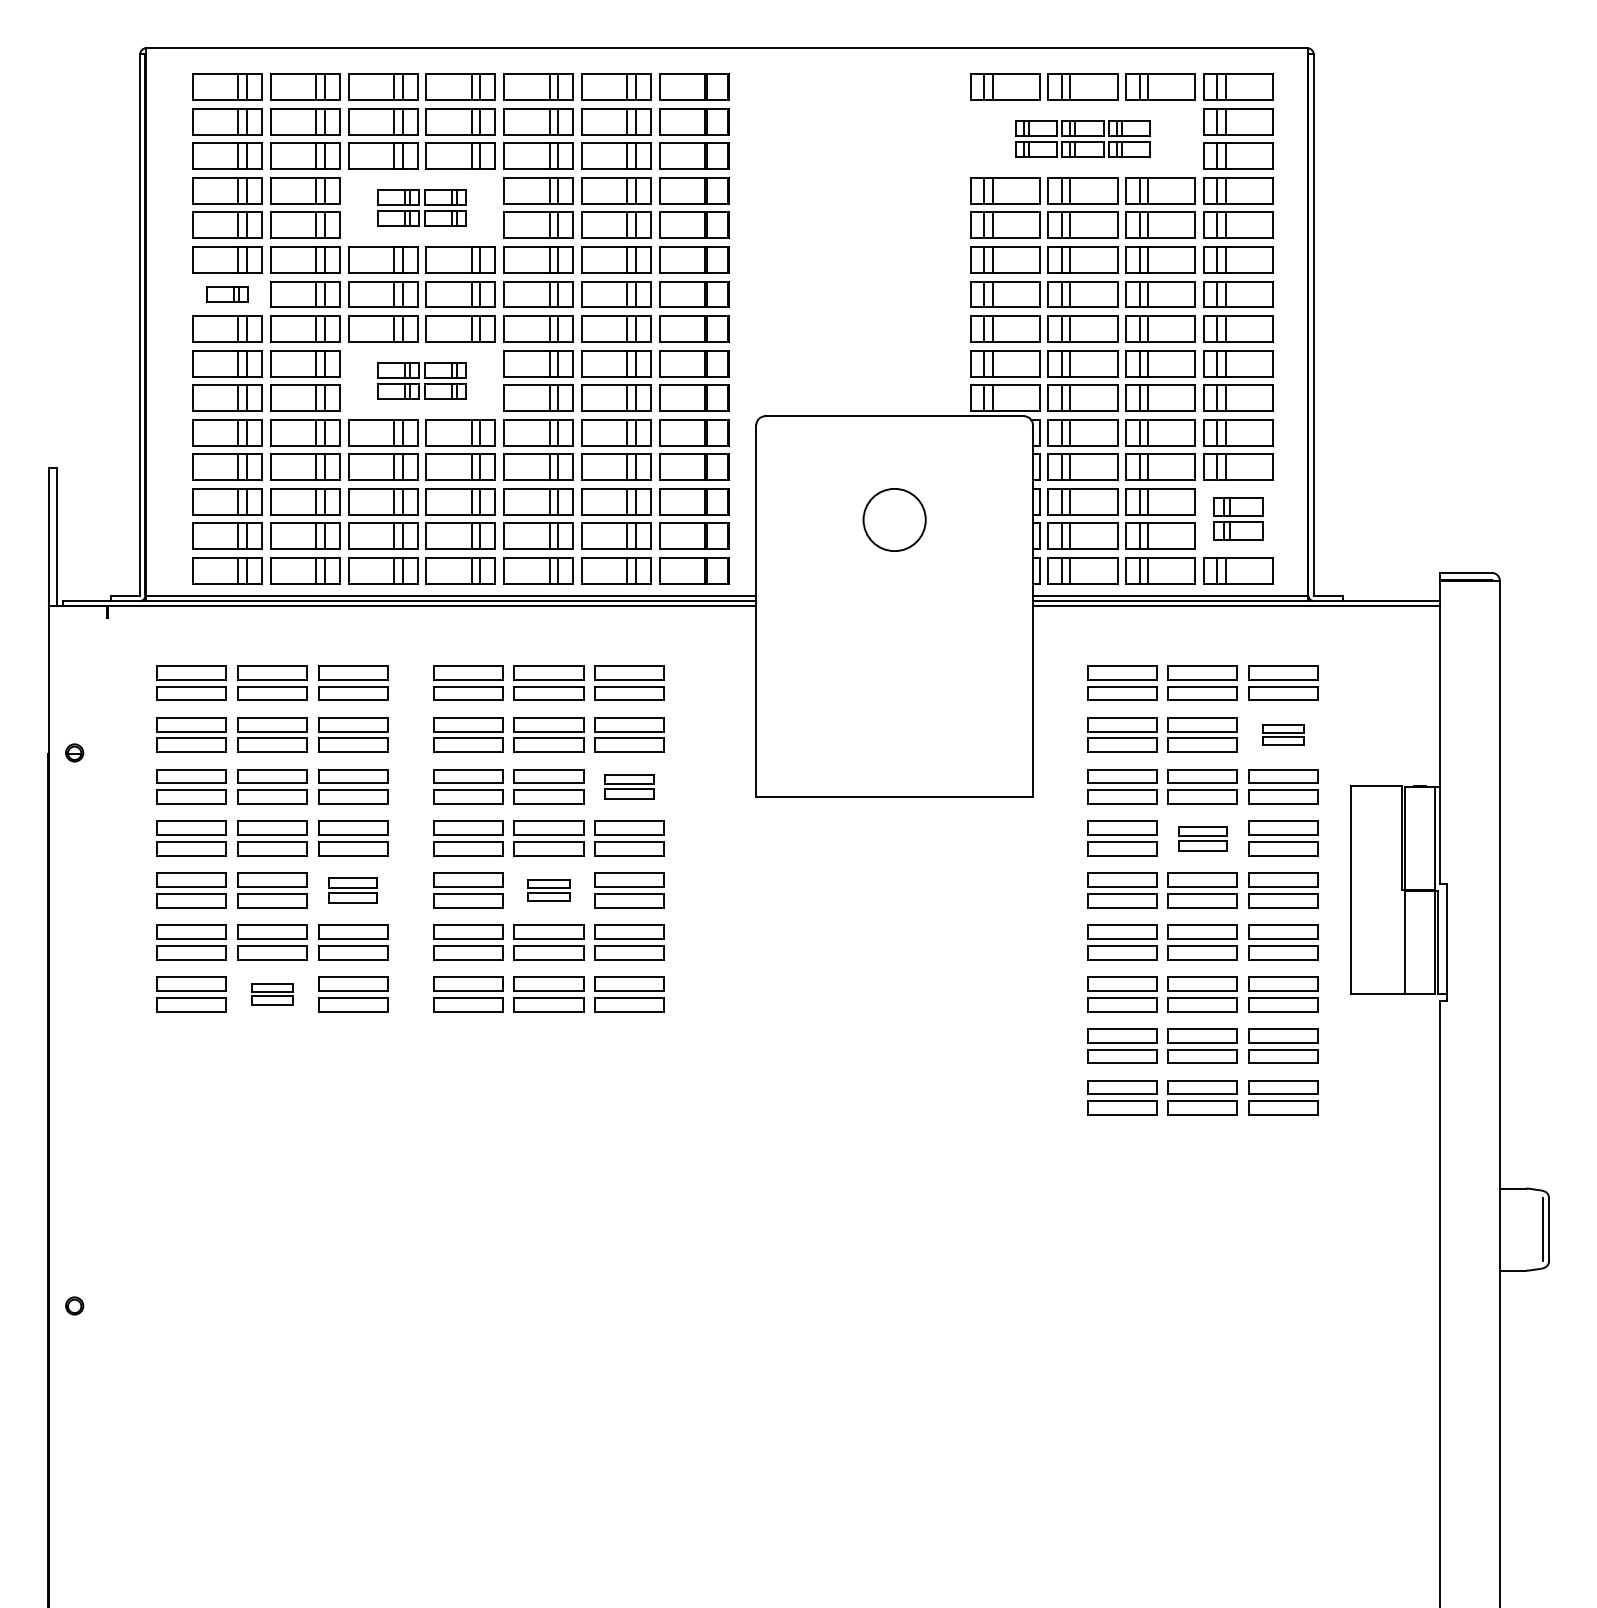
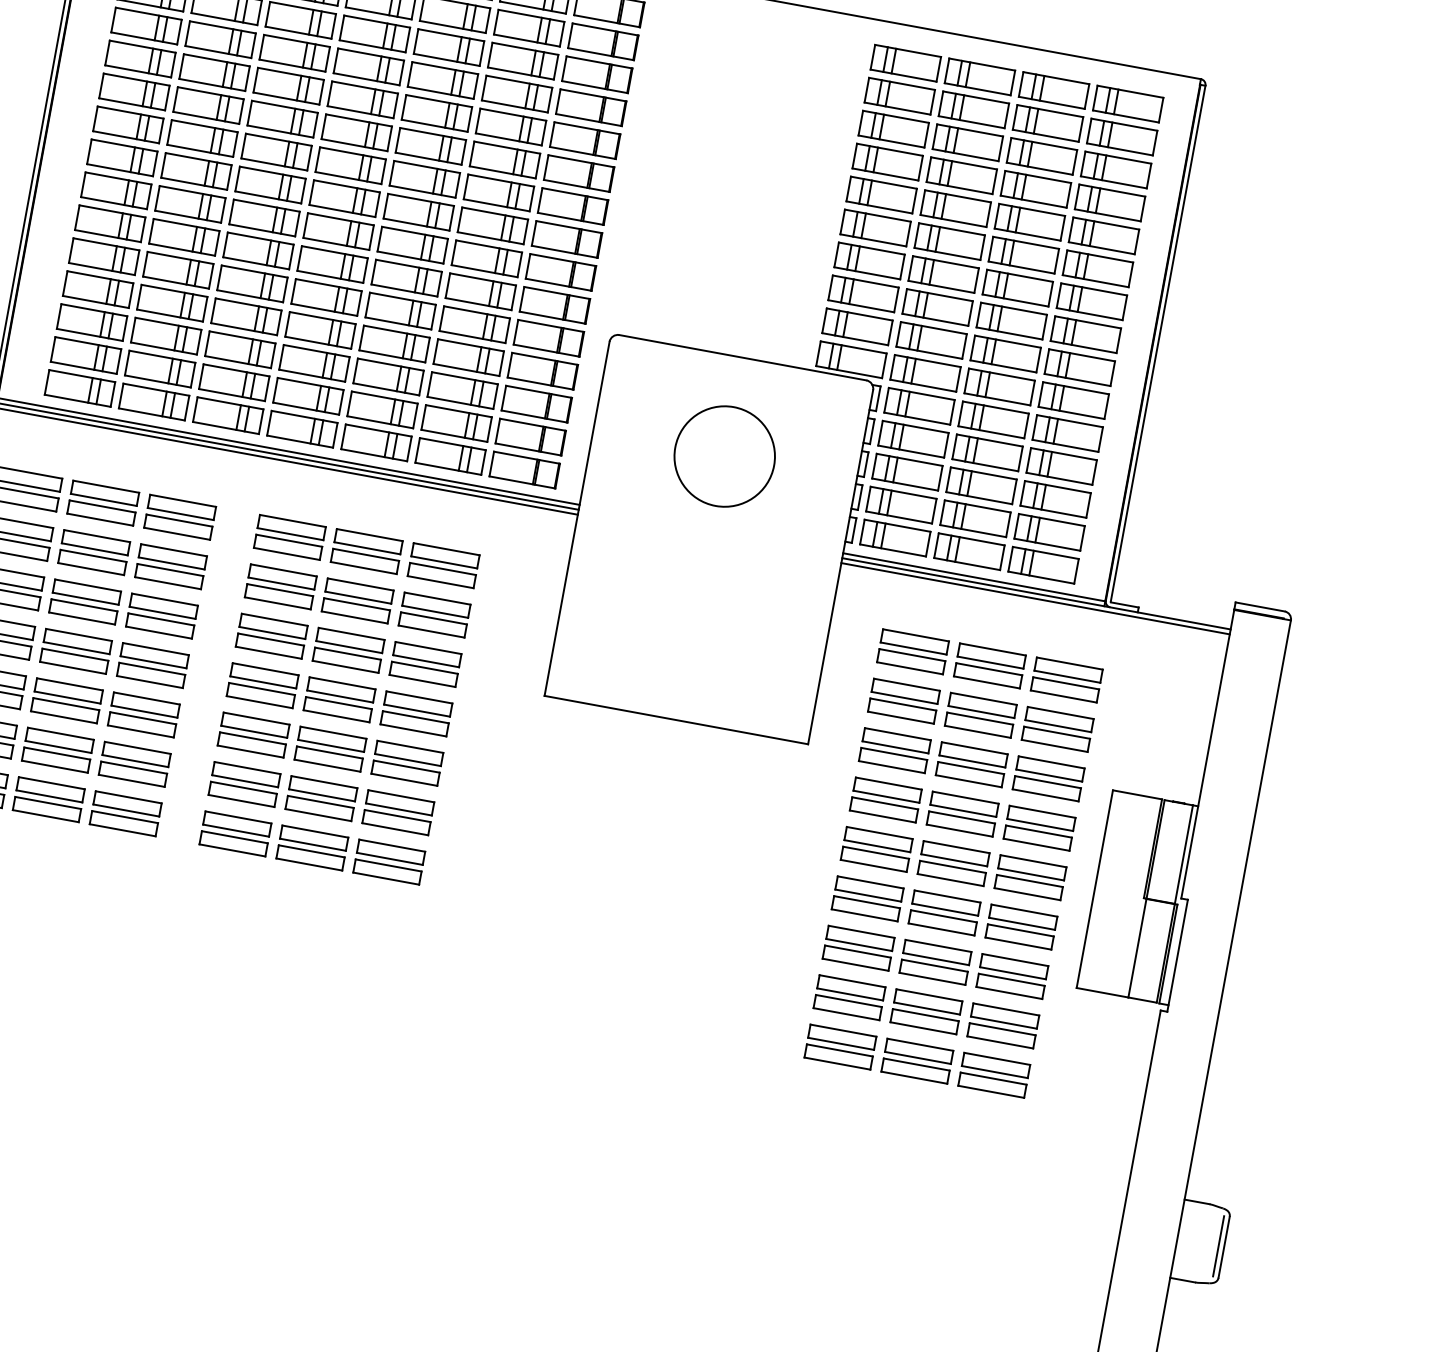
part: (1082, 138) -> (970, 125), size x1.67
part: (421, 207) -> (328, 75), size x1.67
part: (227, 294) -> (128, 124), size x1.67
part: (421, 380) -> (298, 240), size x1.67
part: (1238, 518) -> (1052, 515), size x1.43
circle: (894, 519) -> (724, 456), size x1.67
part: (1283, 734) -> (1057, 729), size x1.67
part: (629, 786) -> (425, 664), size x1.43
part: (1202, 838) -> (962, 813), size x1.43
part: (353, 890) -> (144, 715), size x1.43
part: (548, 890) -> (330, 749), size x1.67
part: (272, 994) -> (48, 799), size x1.67

